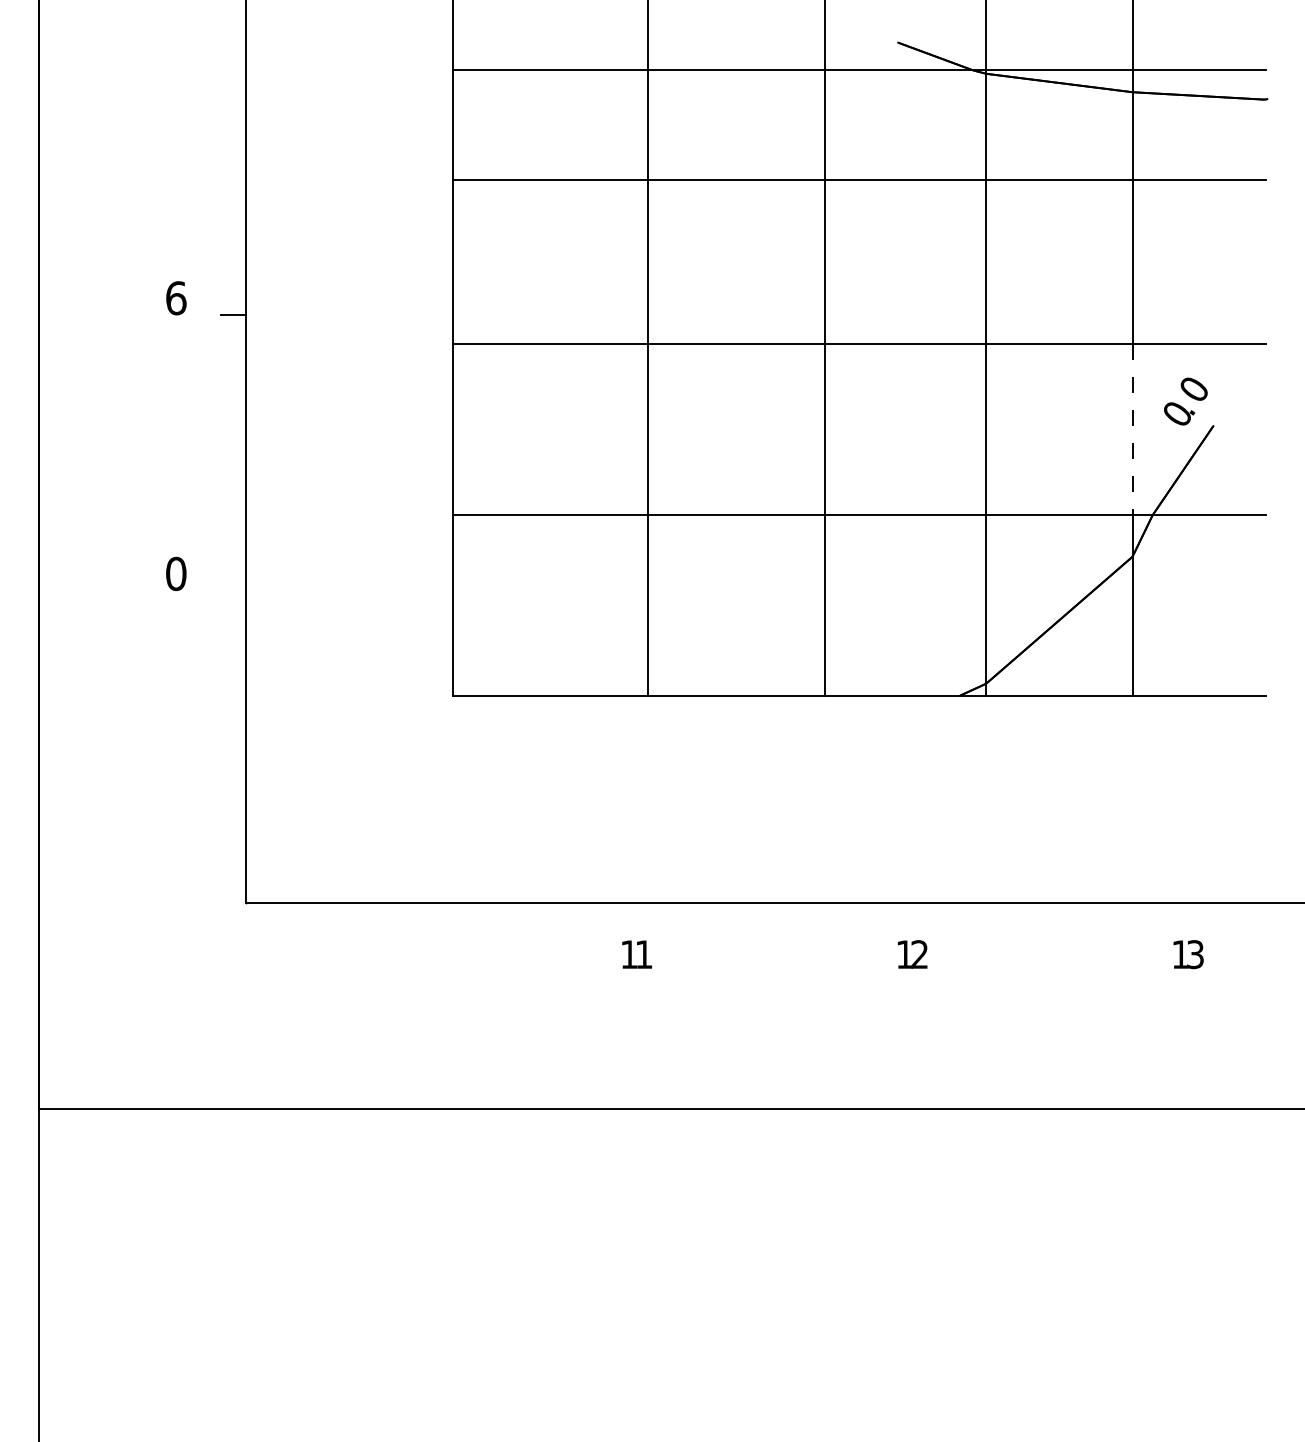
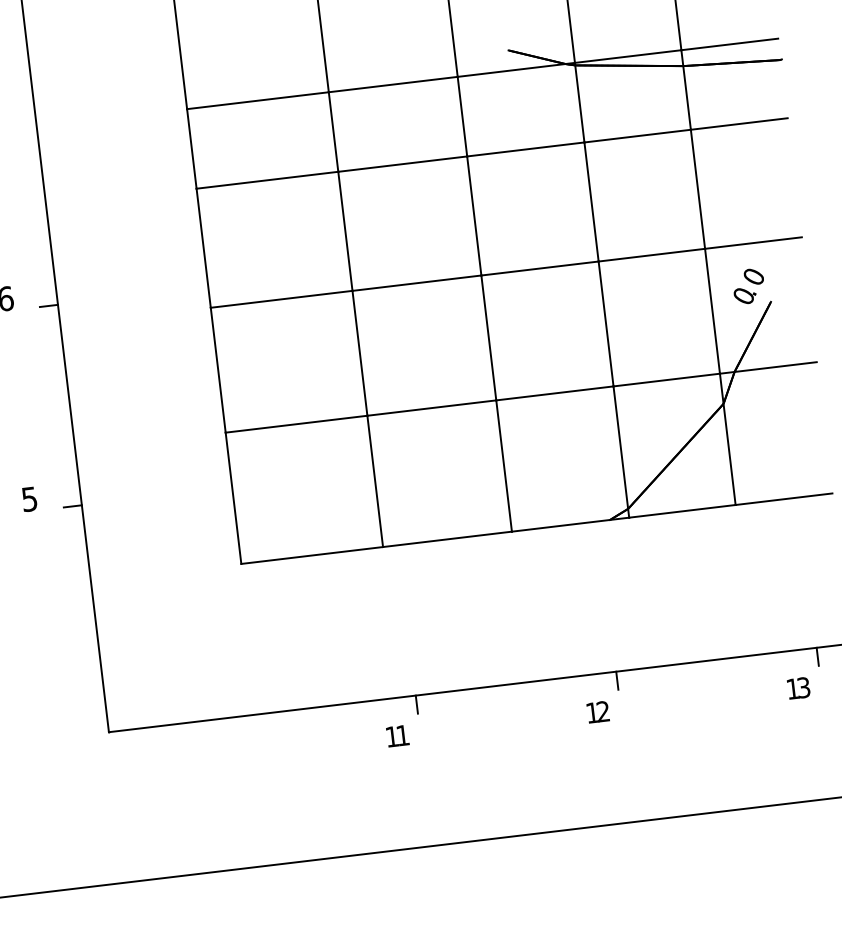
line: (1132, 429) -> (712, 311), dashed -> solid
text: (176, 573) -> (29, 498), 0 -> 5
line: (233, 590) -> (72, 506), added
line: (668, 914) -> (417, 704), added
line: (943, 914) -> (617, 680), added
line: (1219, 914) -> (817, 656), added

